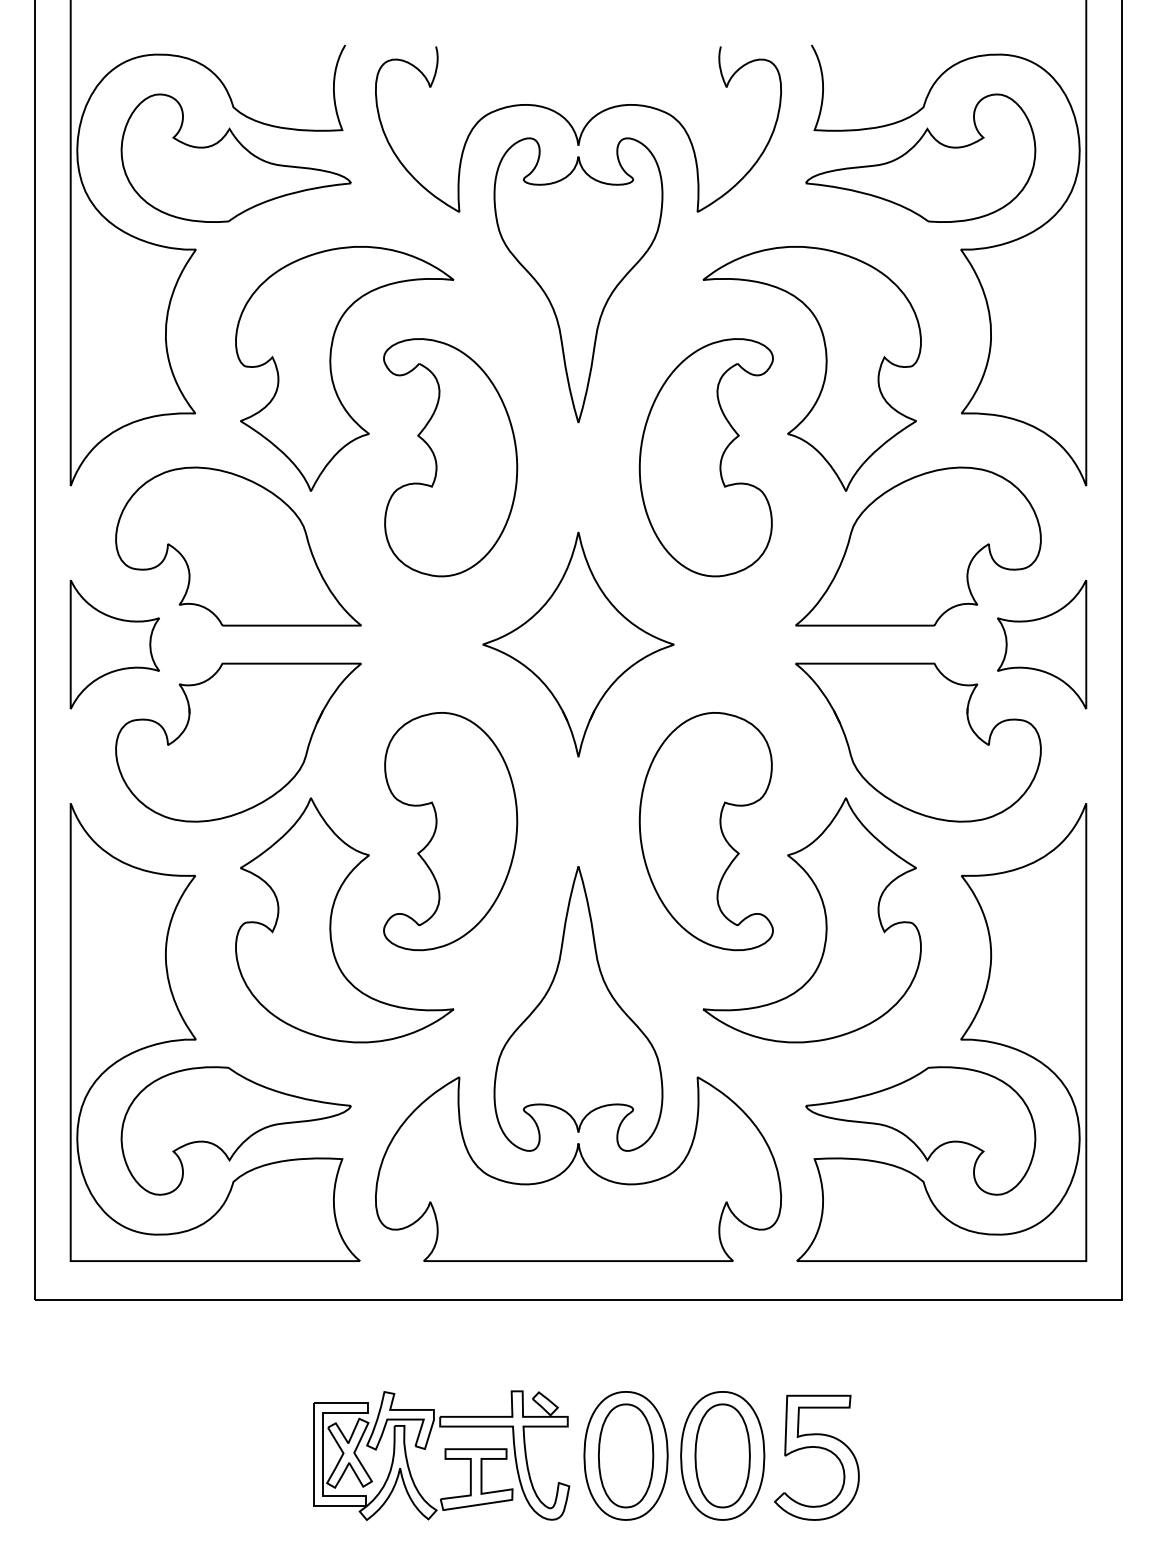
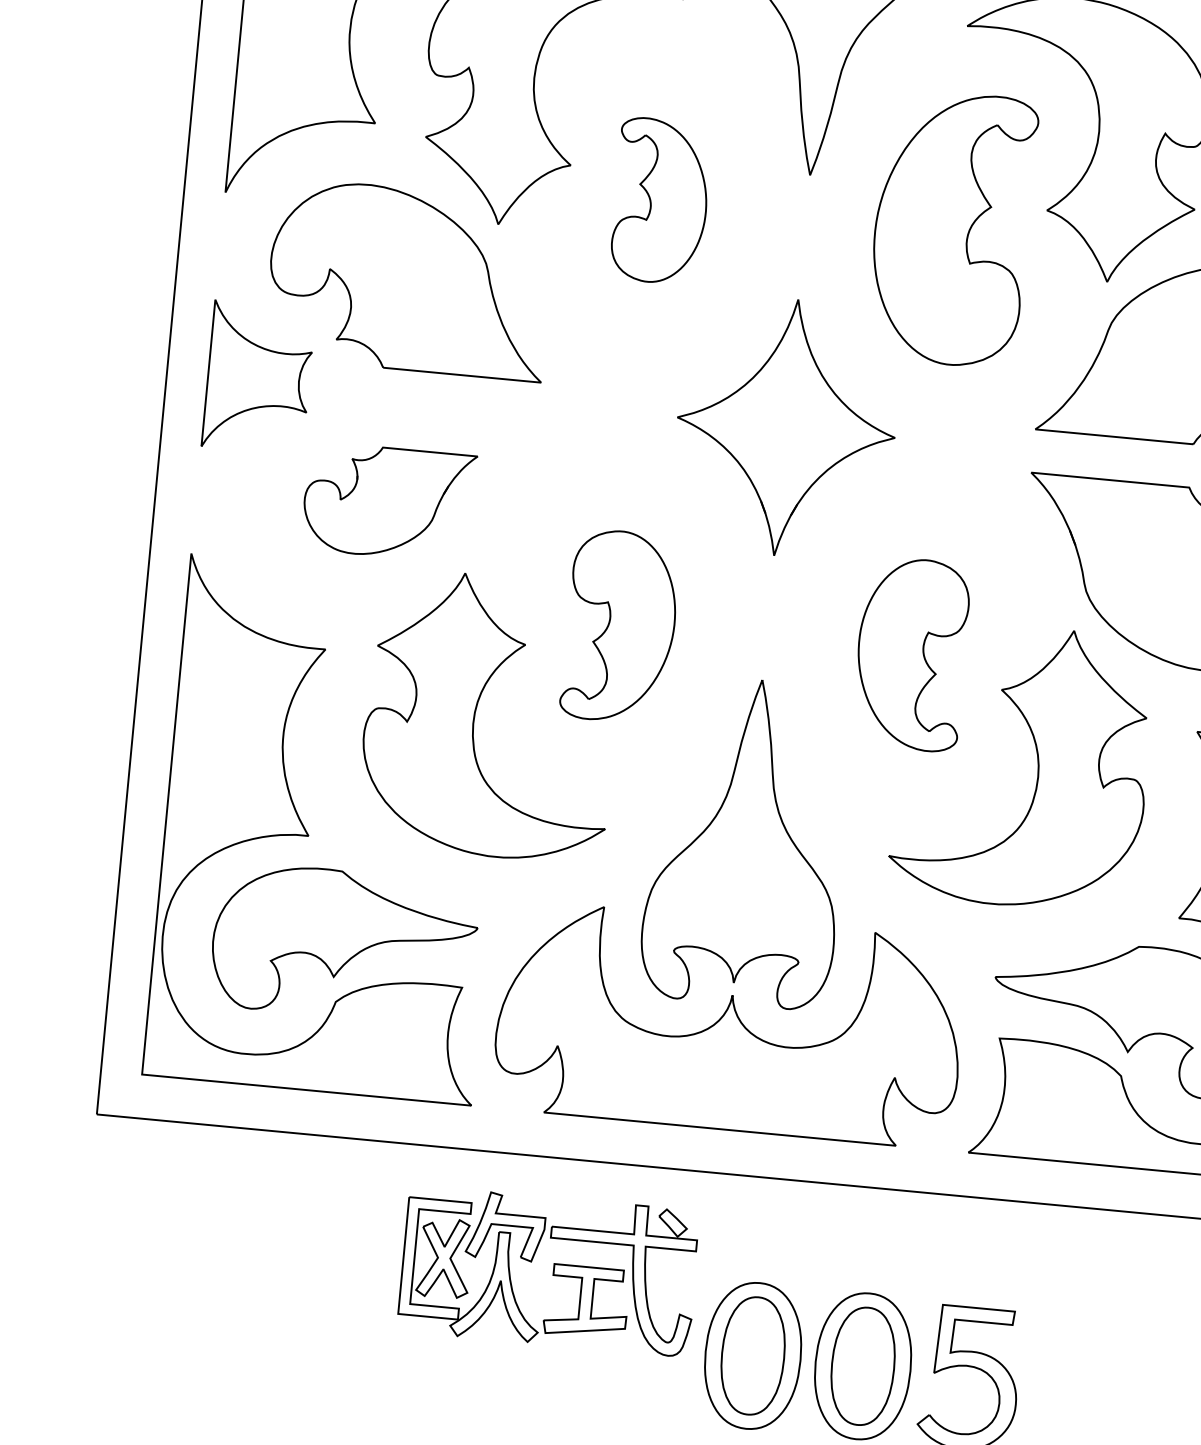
part: (450, 457) -> (660, 200), size x0.6
part: (238, 742) -> (388, 502), size x0.6
part: (450, 831) -> (620, 626), size x0.7
part: (705, 831) -> (910, 653), size x0.7
part: (441, 1455) -> (549, 1270), moved

